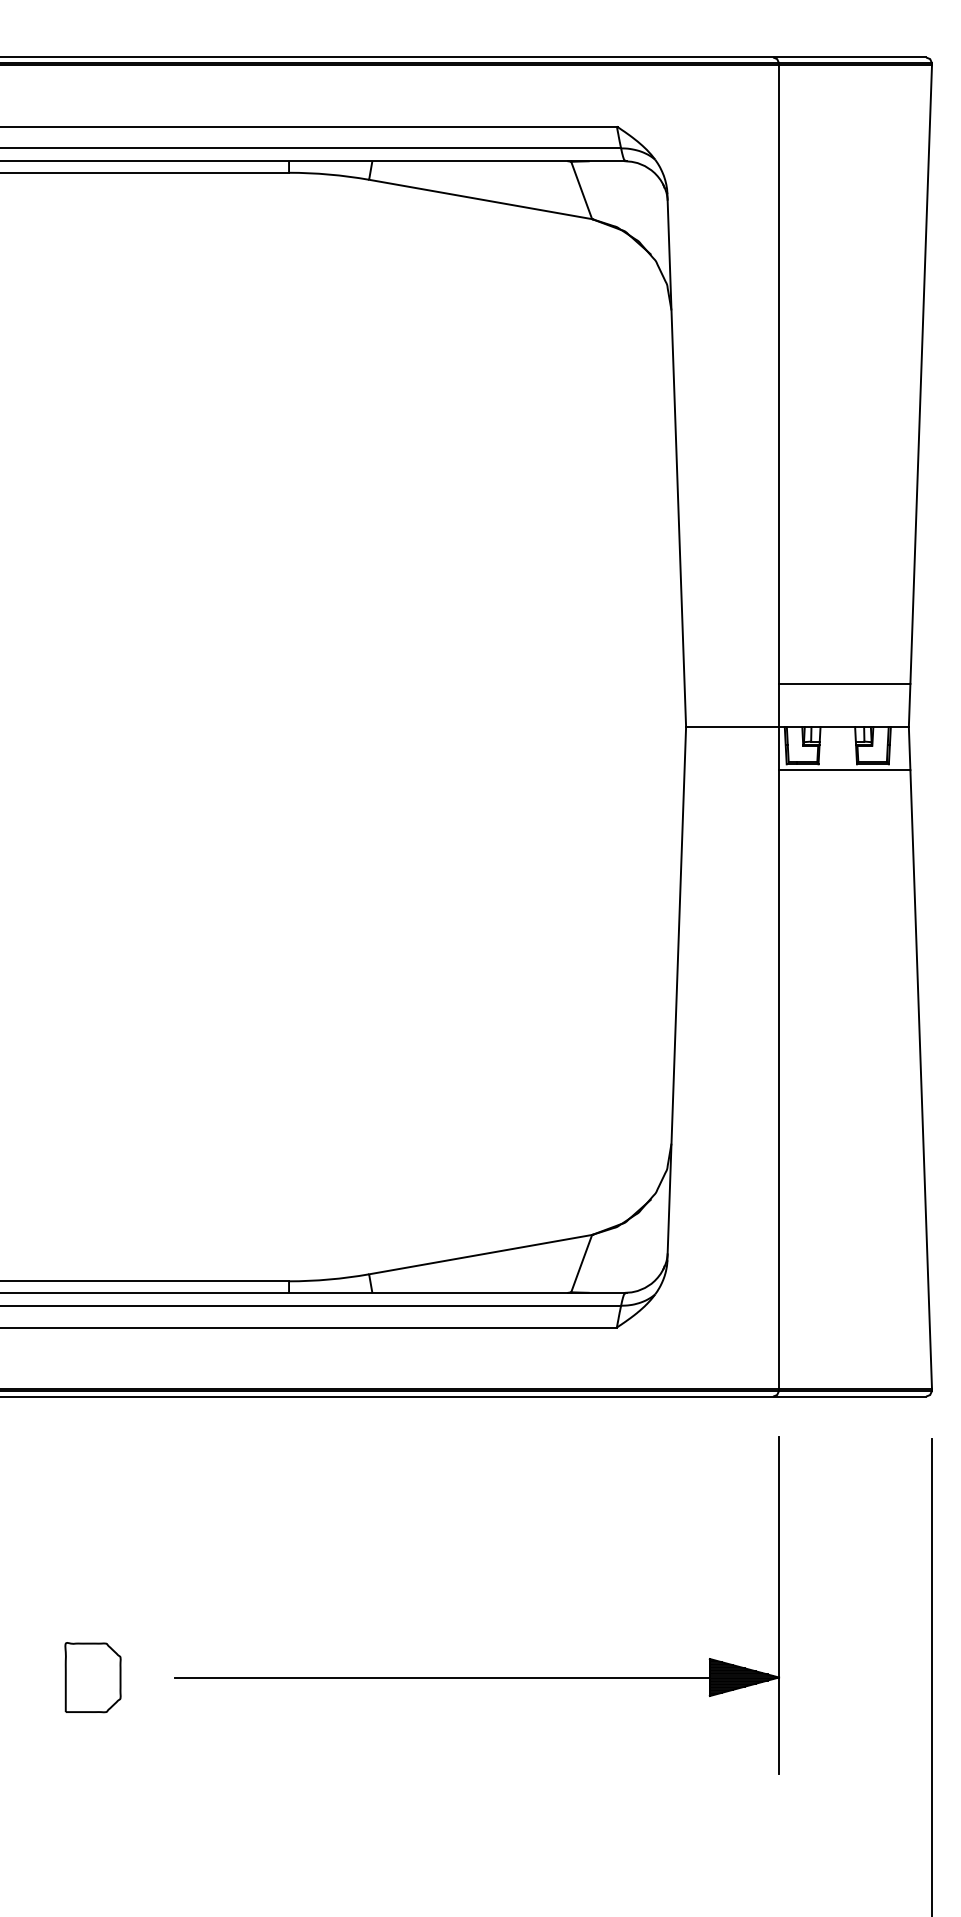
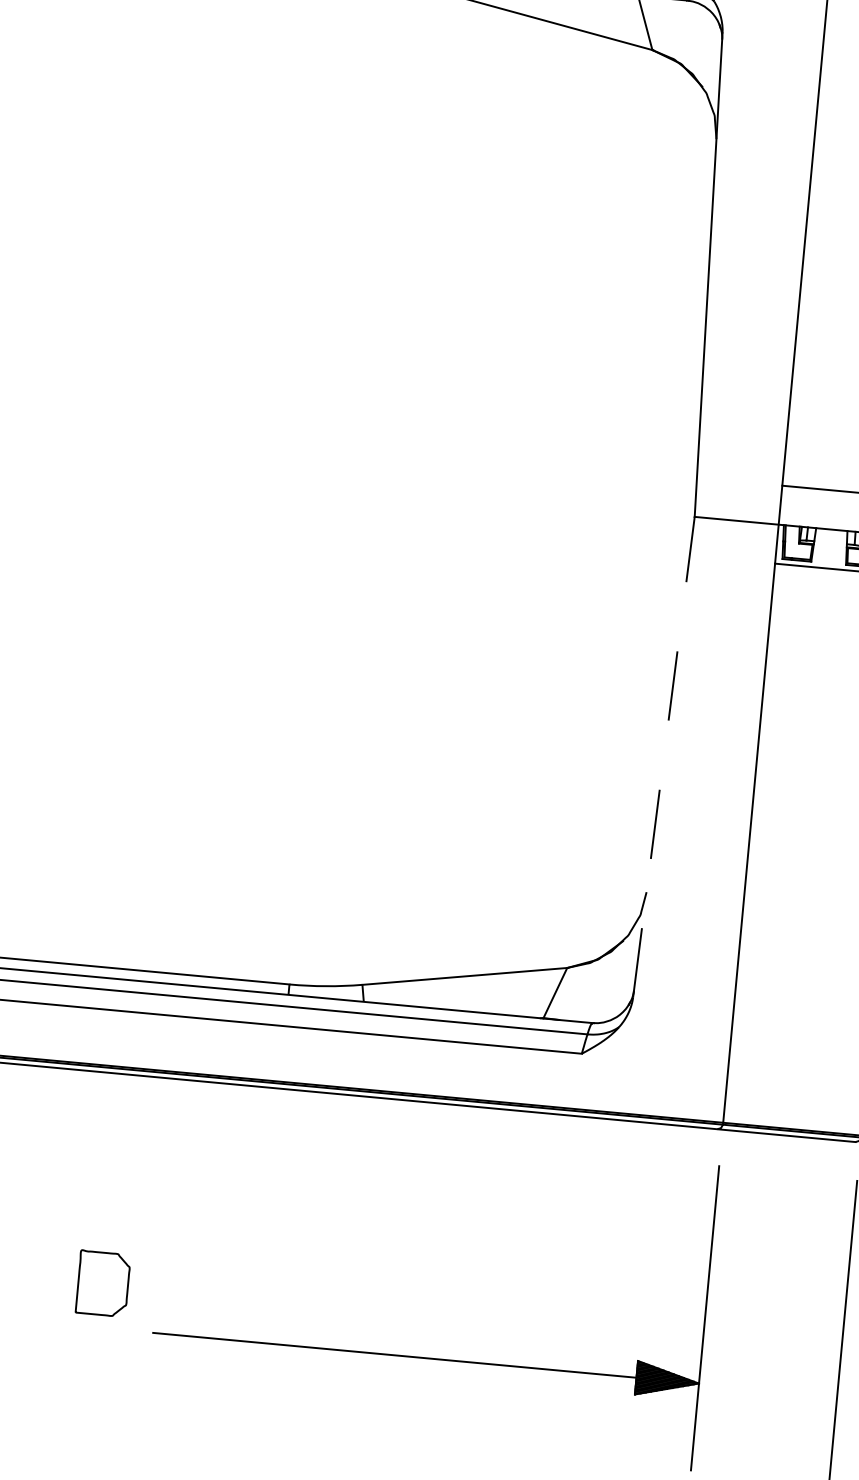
line: (676, 993) -> (663, 756), solid -> dashed
part: (92, 1677) -> (102, 1283), moved

